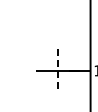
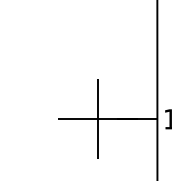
line: (57, 70) -> (97, 118), dashed -> solid

